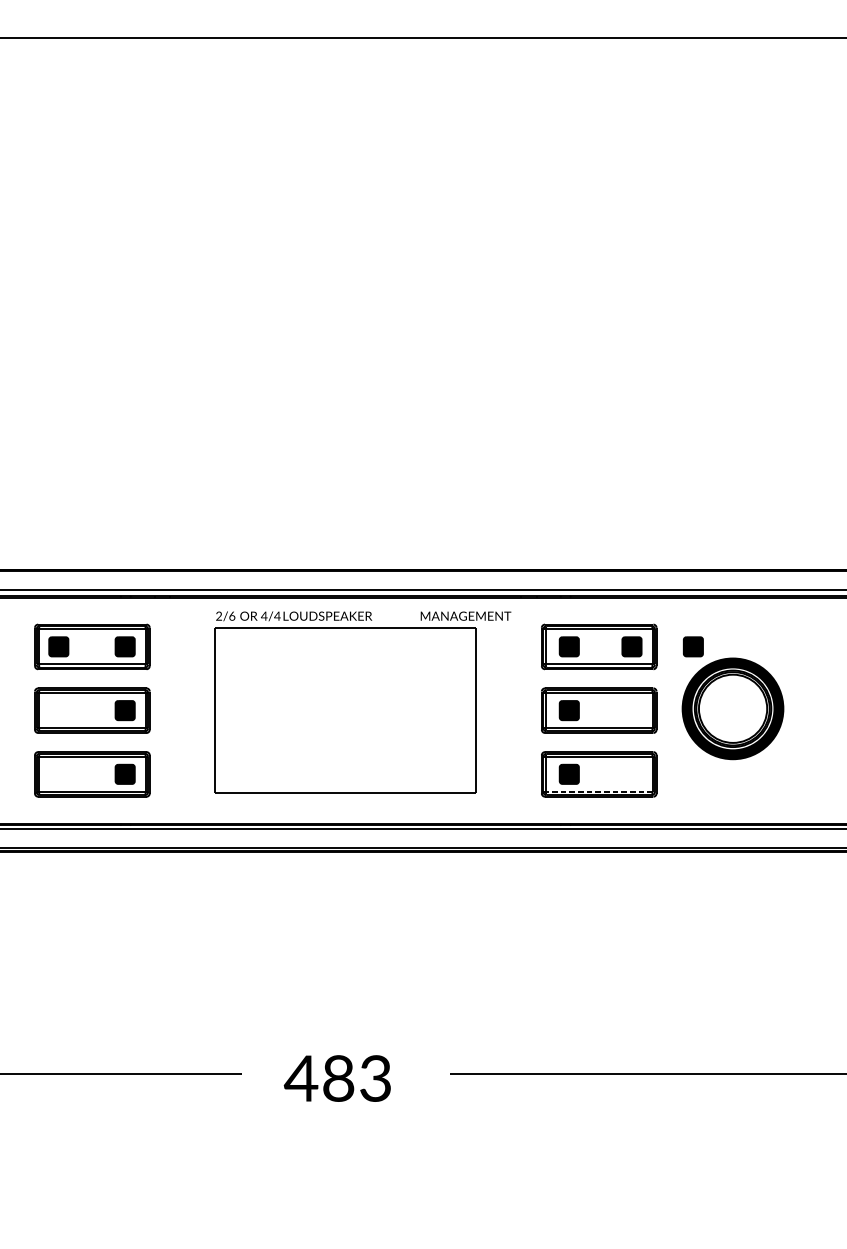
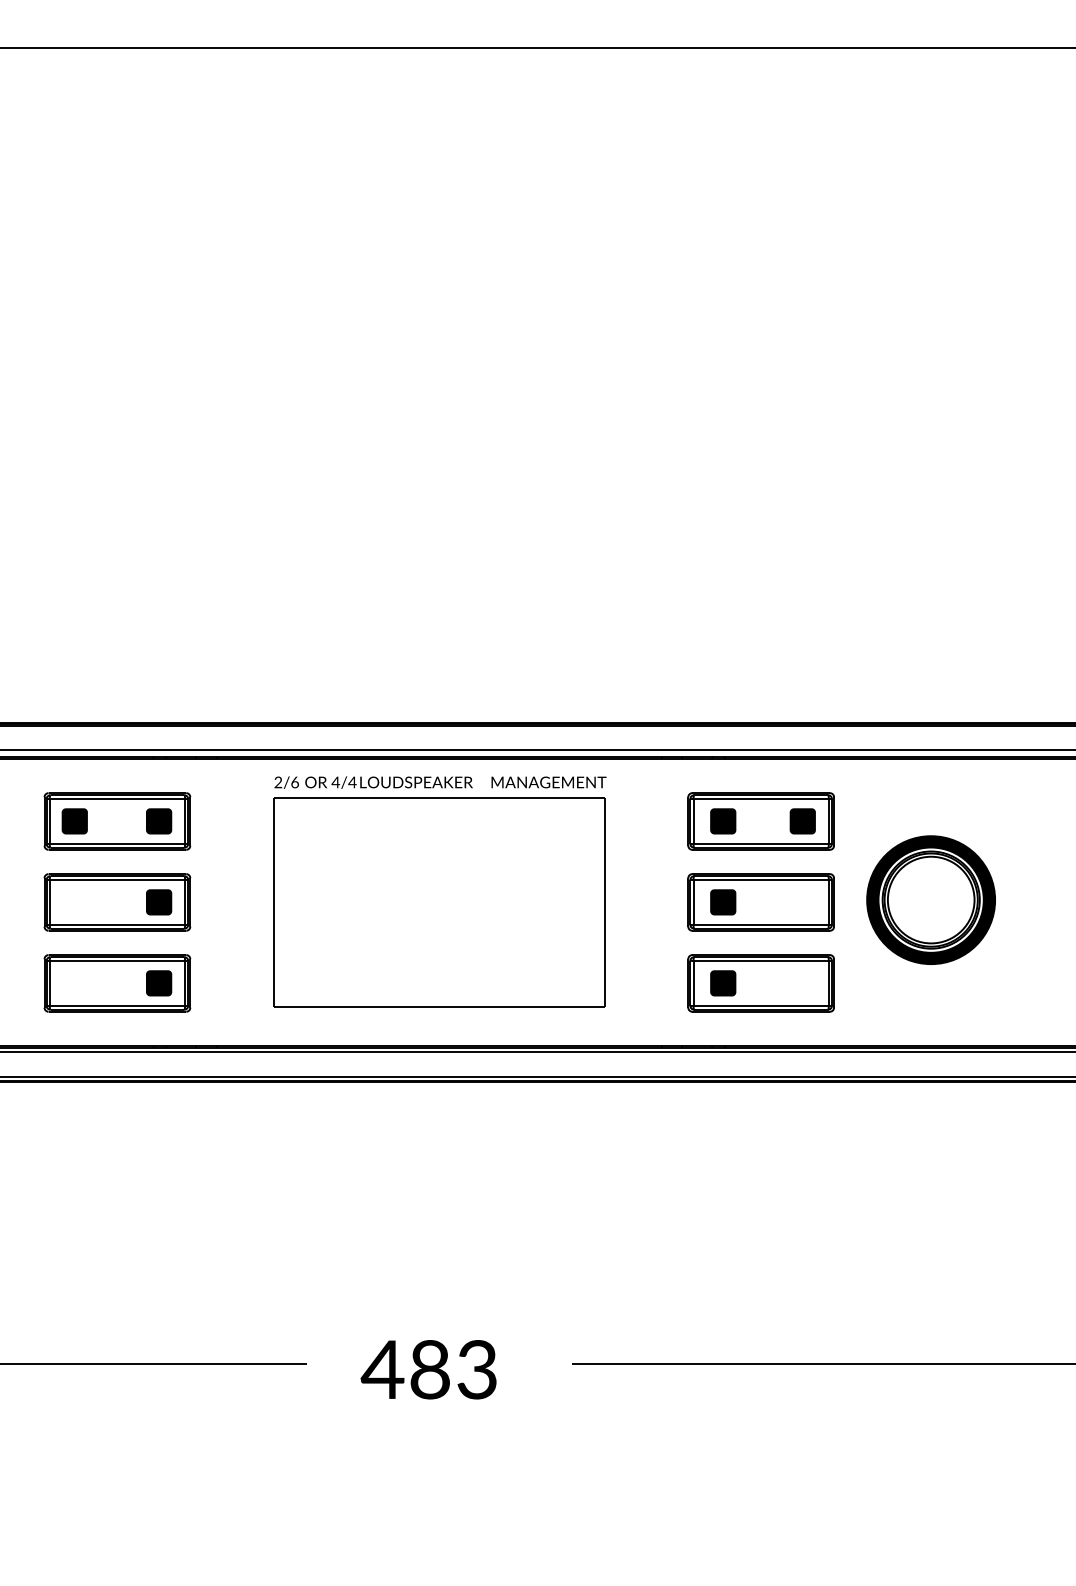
text: (465, 616) -> (548, 782), moved
part: (693, 646) -> (880, 821), removed
line: (599, 791) -> (761, 1005), dashed -> solid

